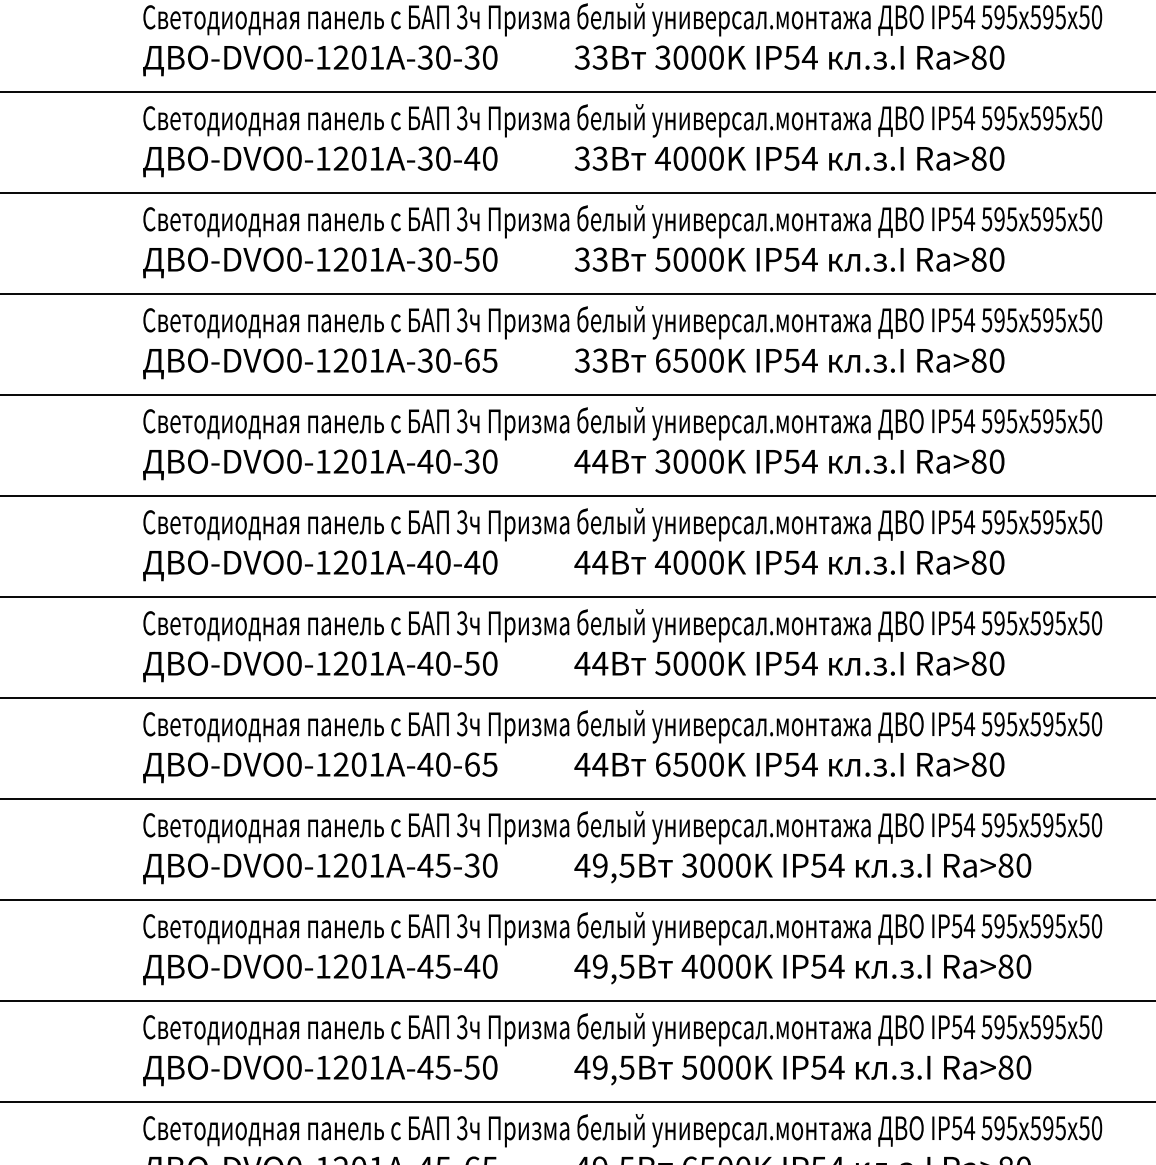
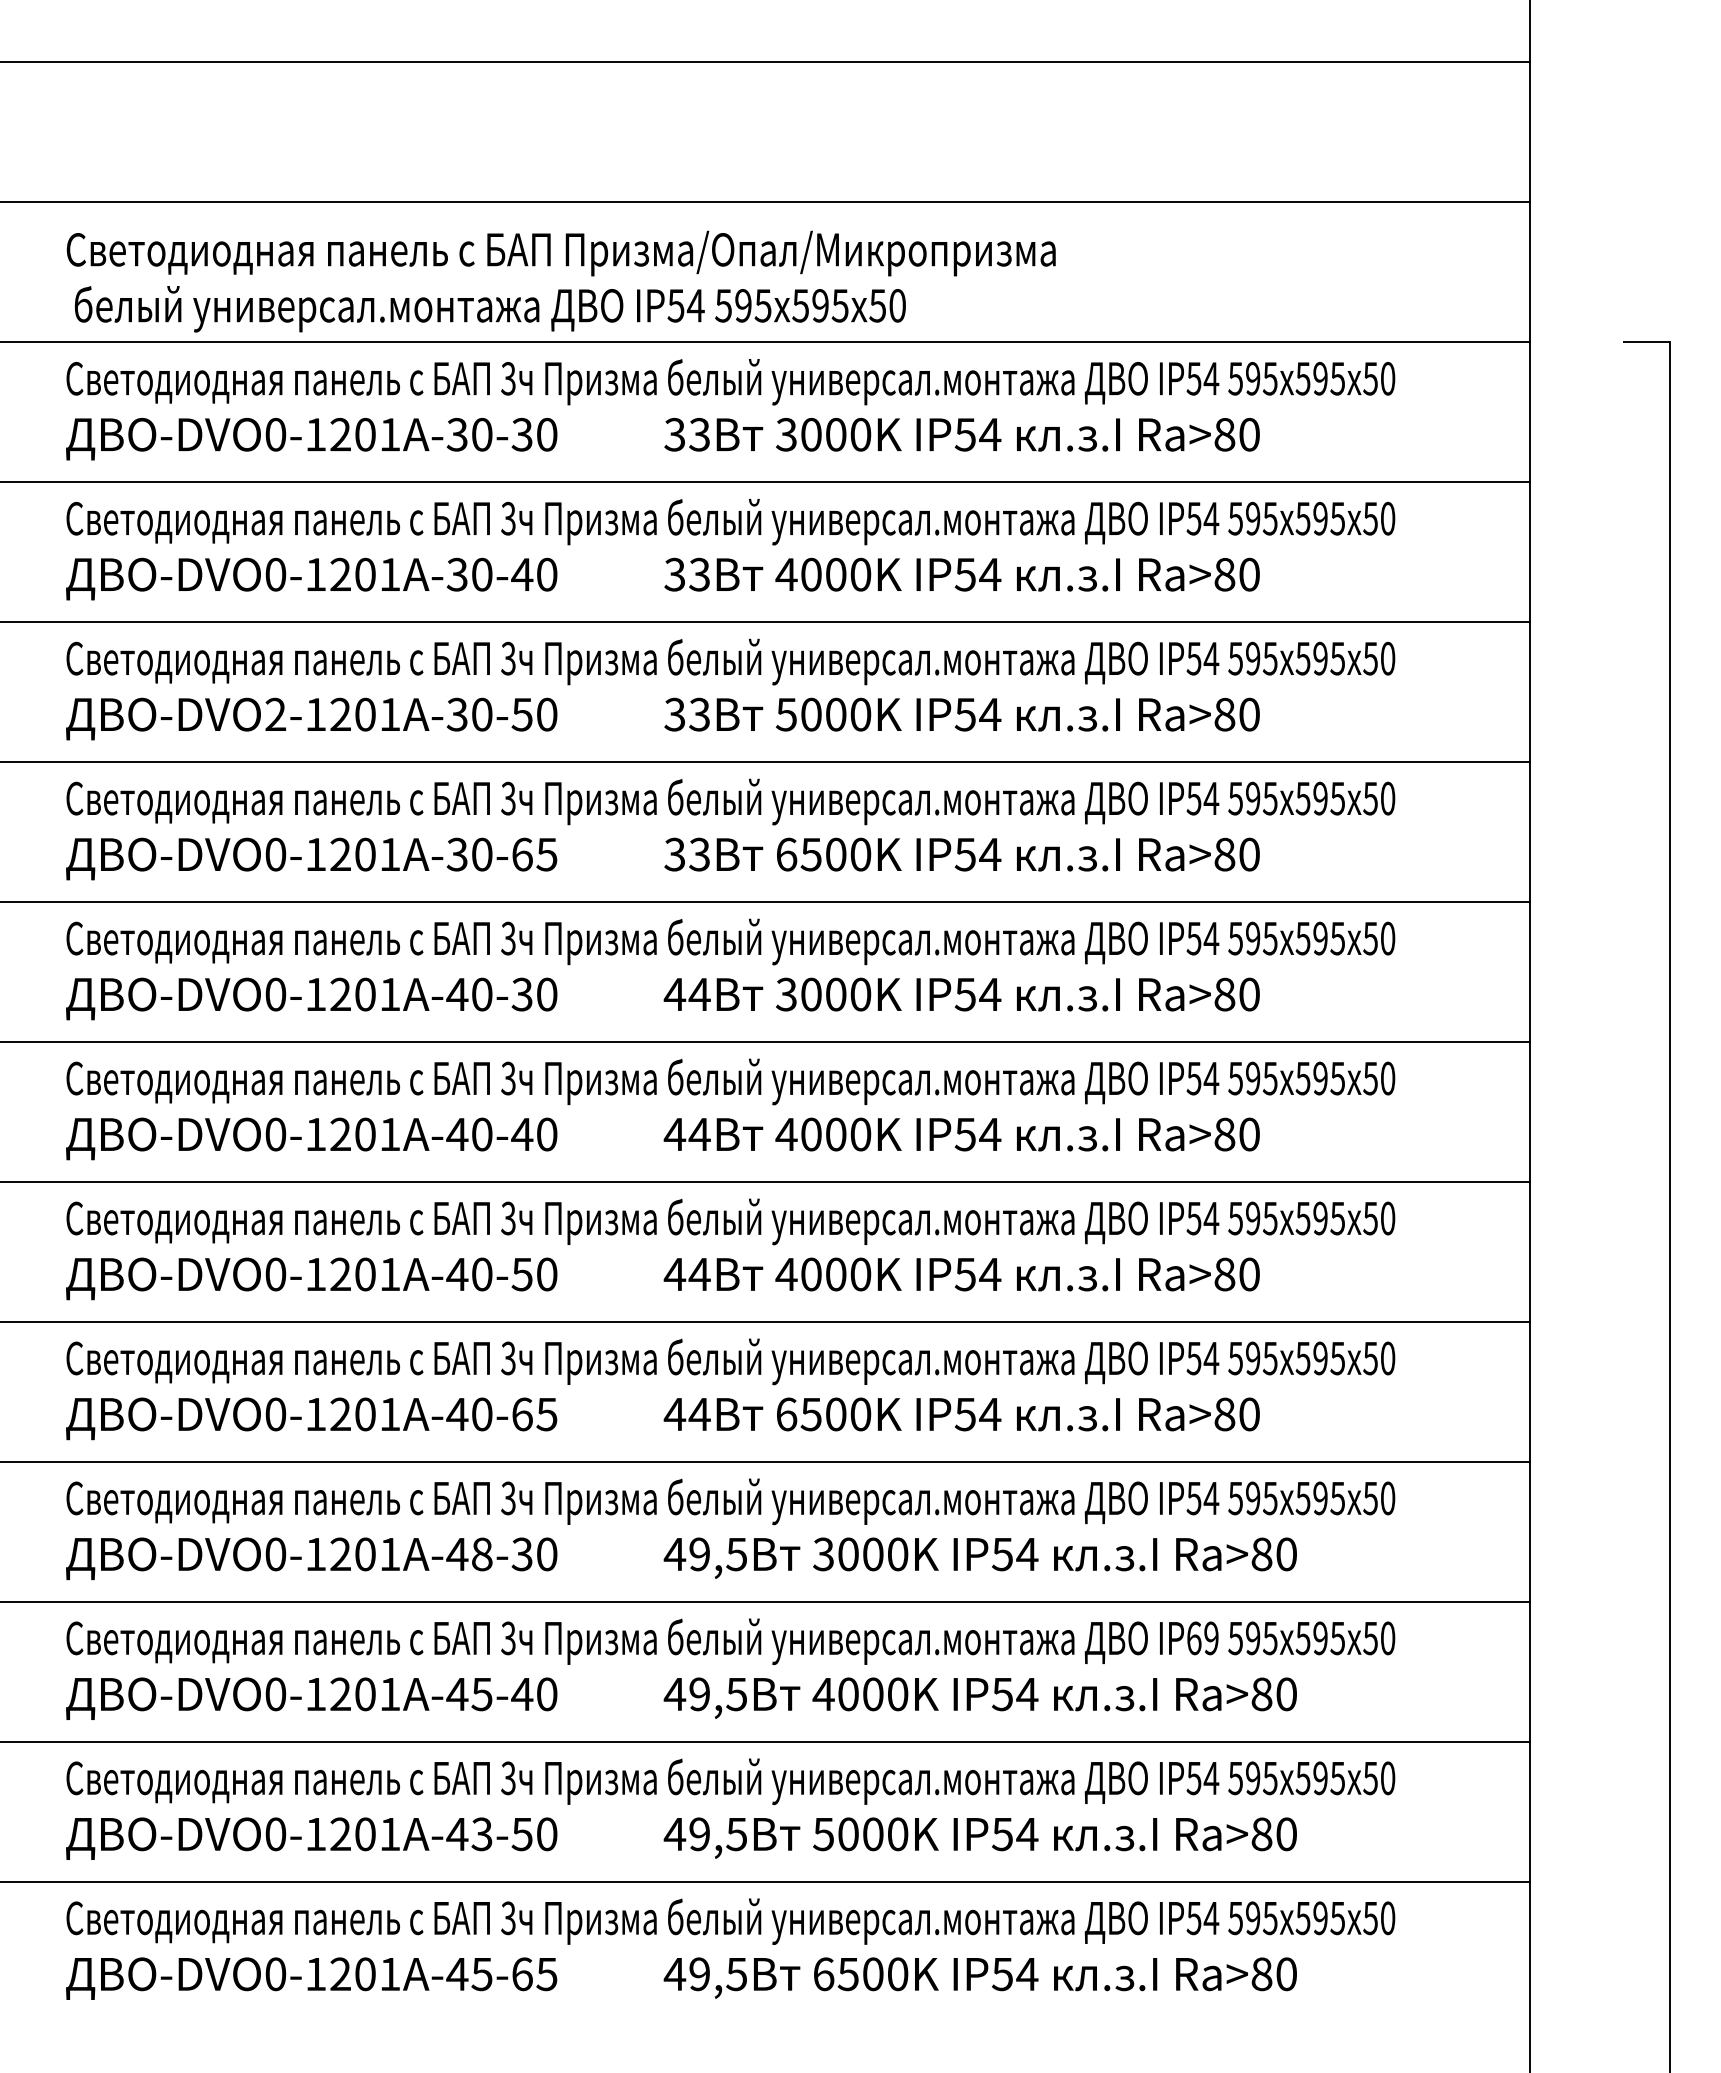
text: (294, 259) -> (275, 714), -DVO0-1201A-30-50 -> -DVO2-1201A-30-50
text: (662, 663) -> (786, 1274), 5000K -> 4000K
text: (442, 865) -> (481, 1554), -DVO0-1201A-45-30 -> -DVO0-1201A-48-30
text: (963, 926) -> (1202, 1638), IP54 -> IP69
text: (442, 1067) -> (481, 1833), -DVO0-1201A-45-50 -> -DVO0-1201A-43-50

